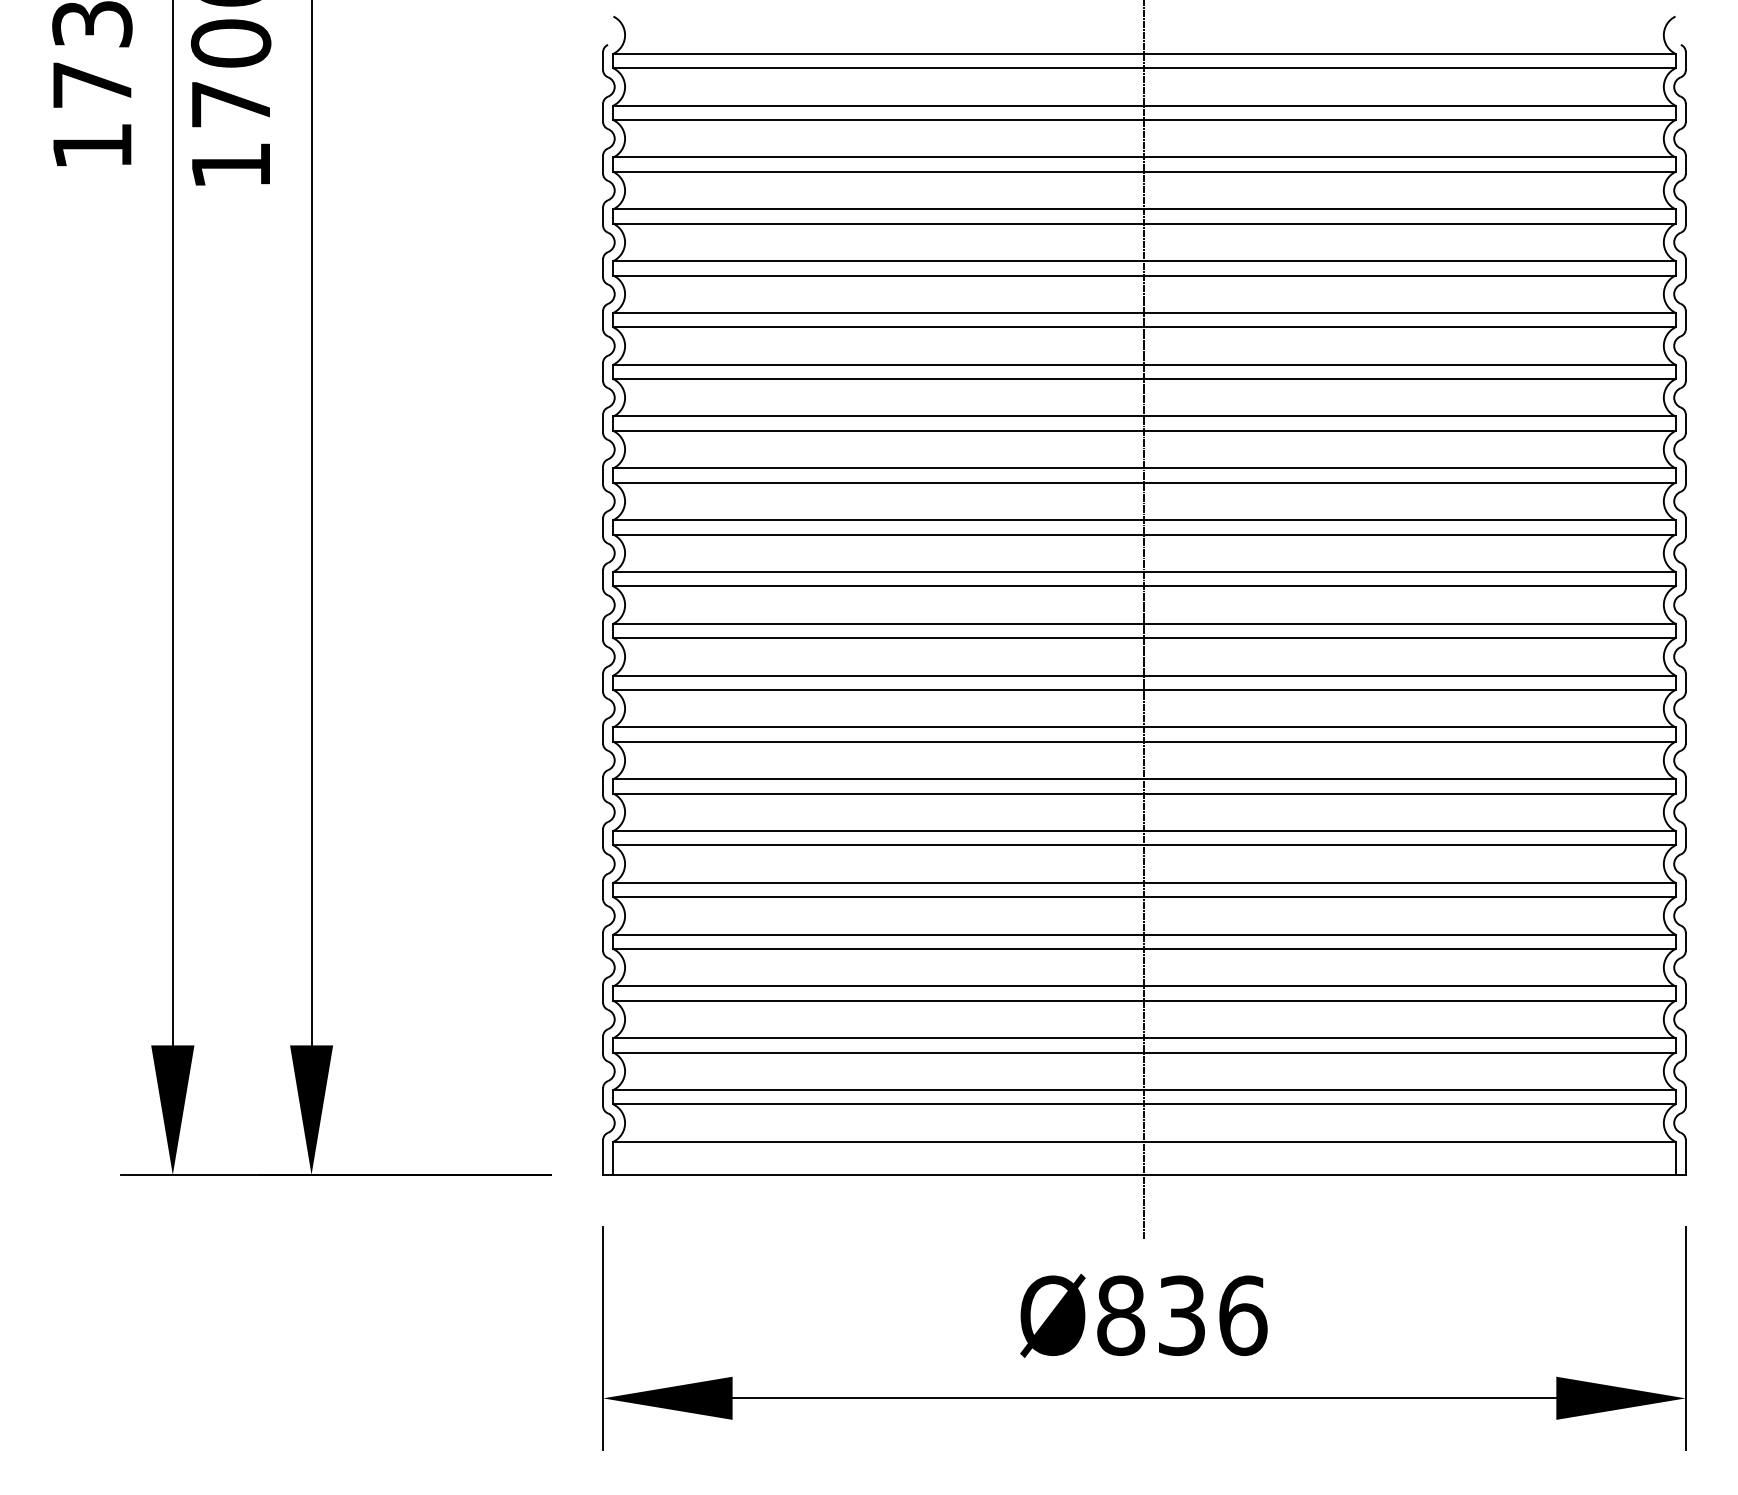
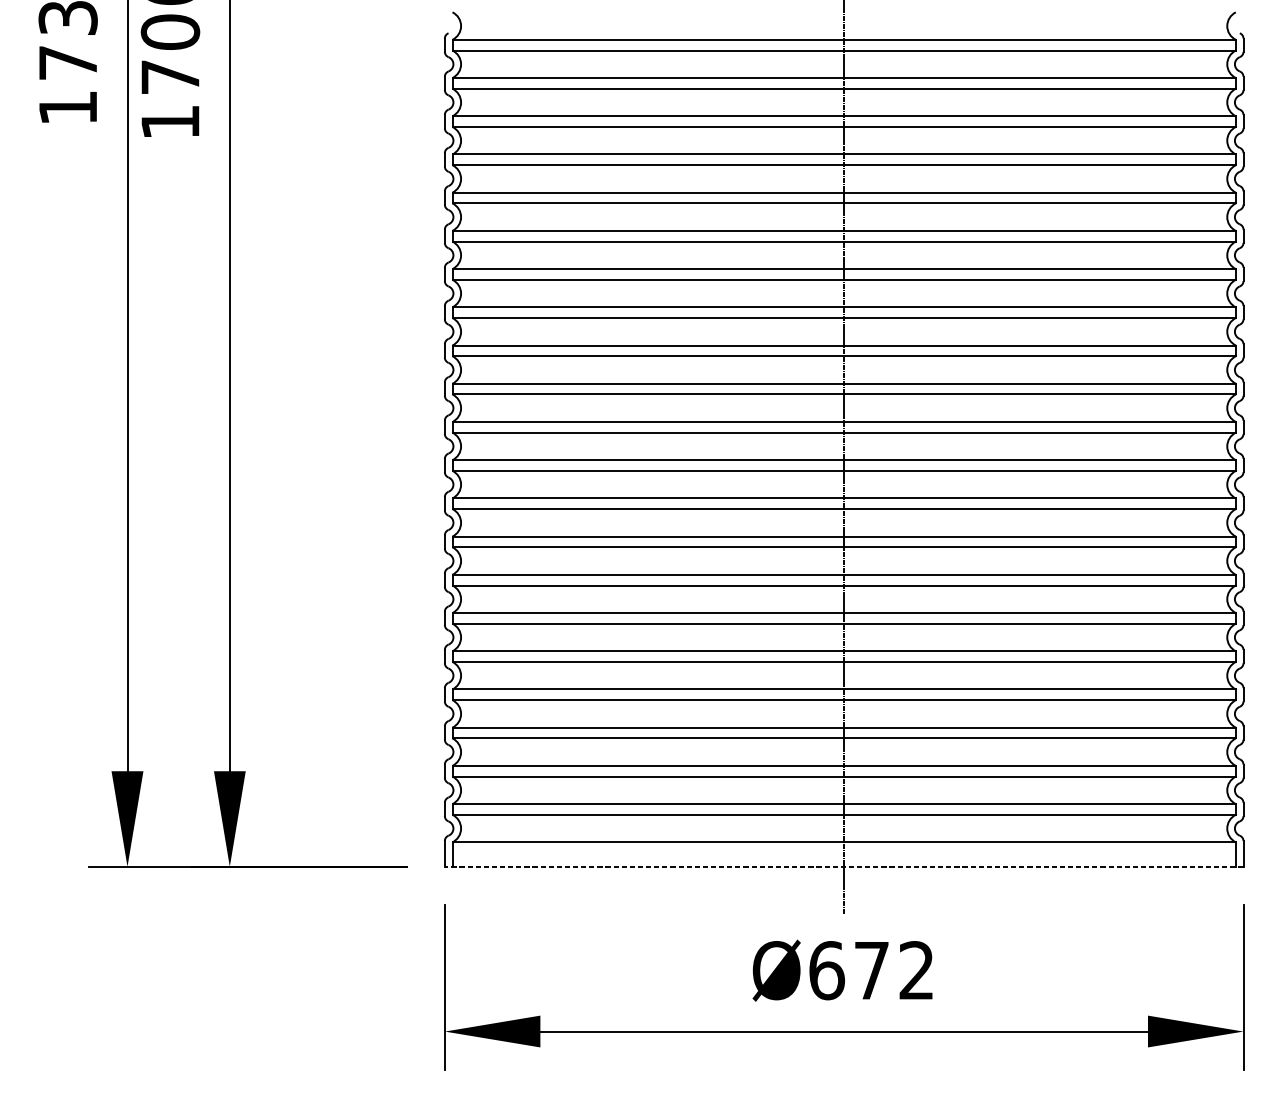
line: (1143, 1174) -> (843, 866), solid -> dashed
text: (1182, 1315) -> (872, 970), Ø836 -> Ø672

